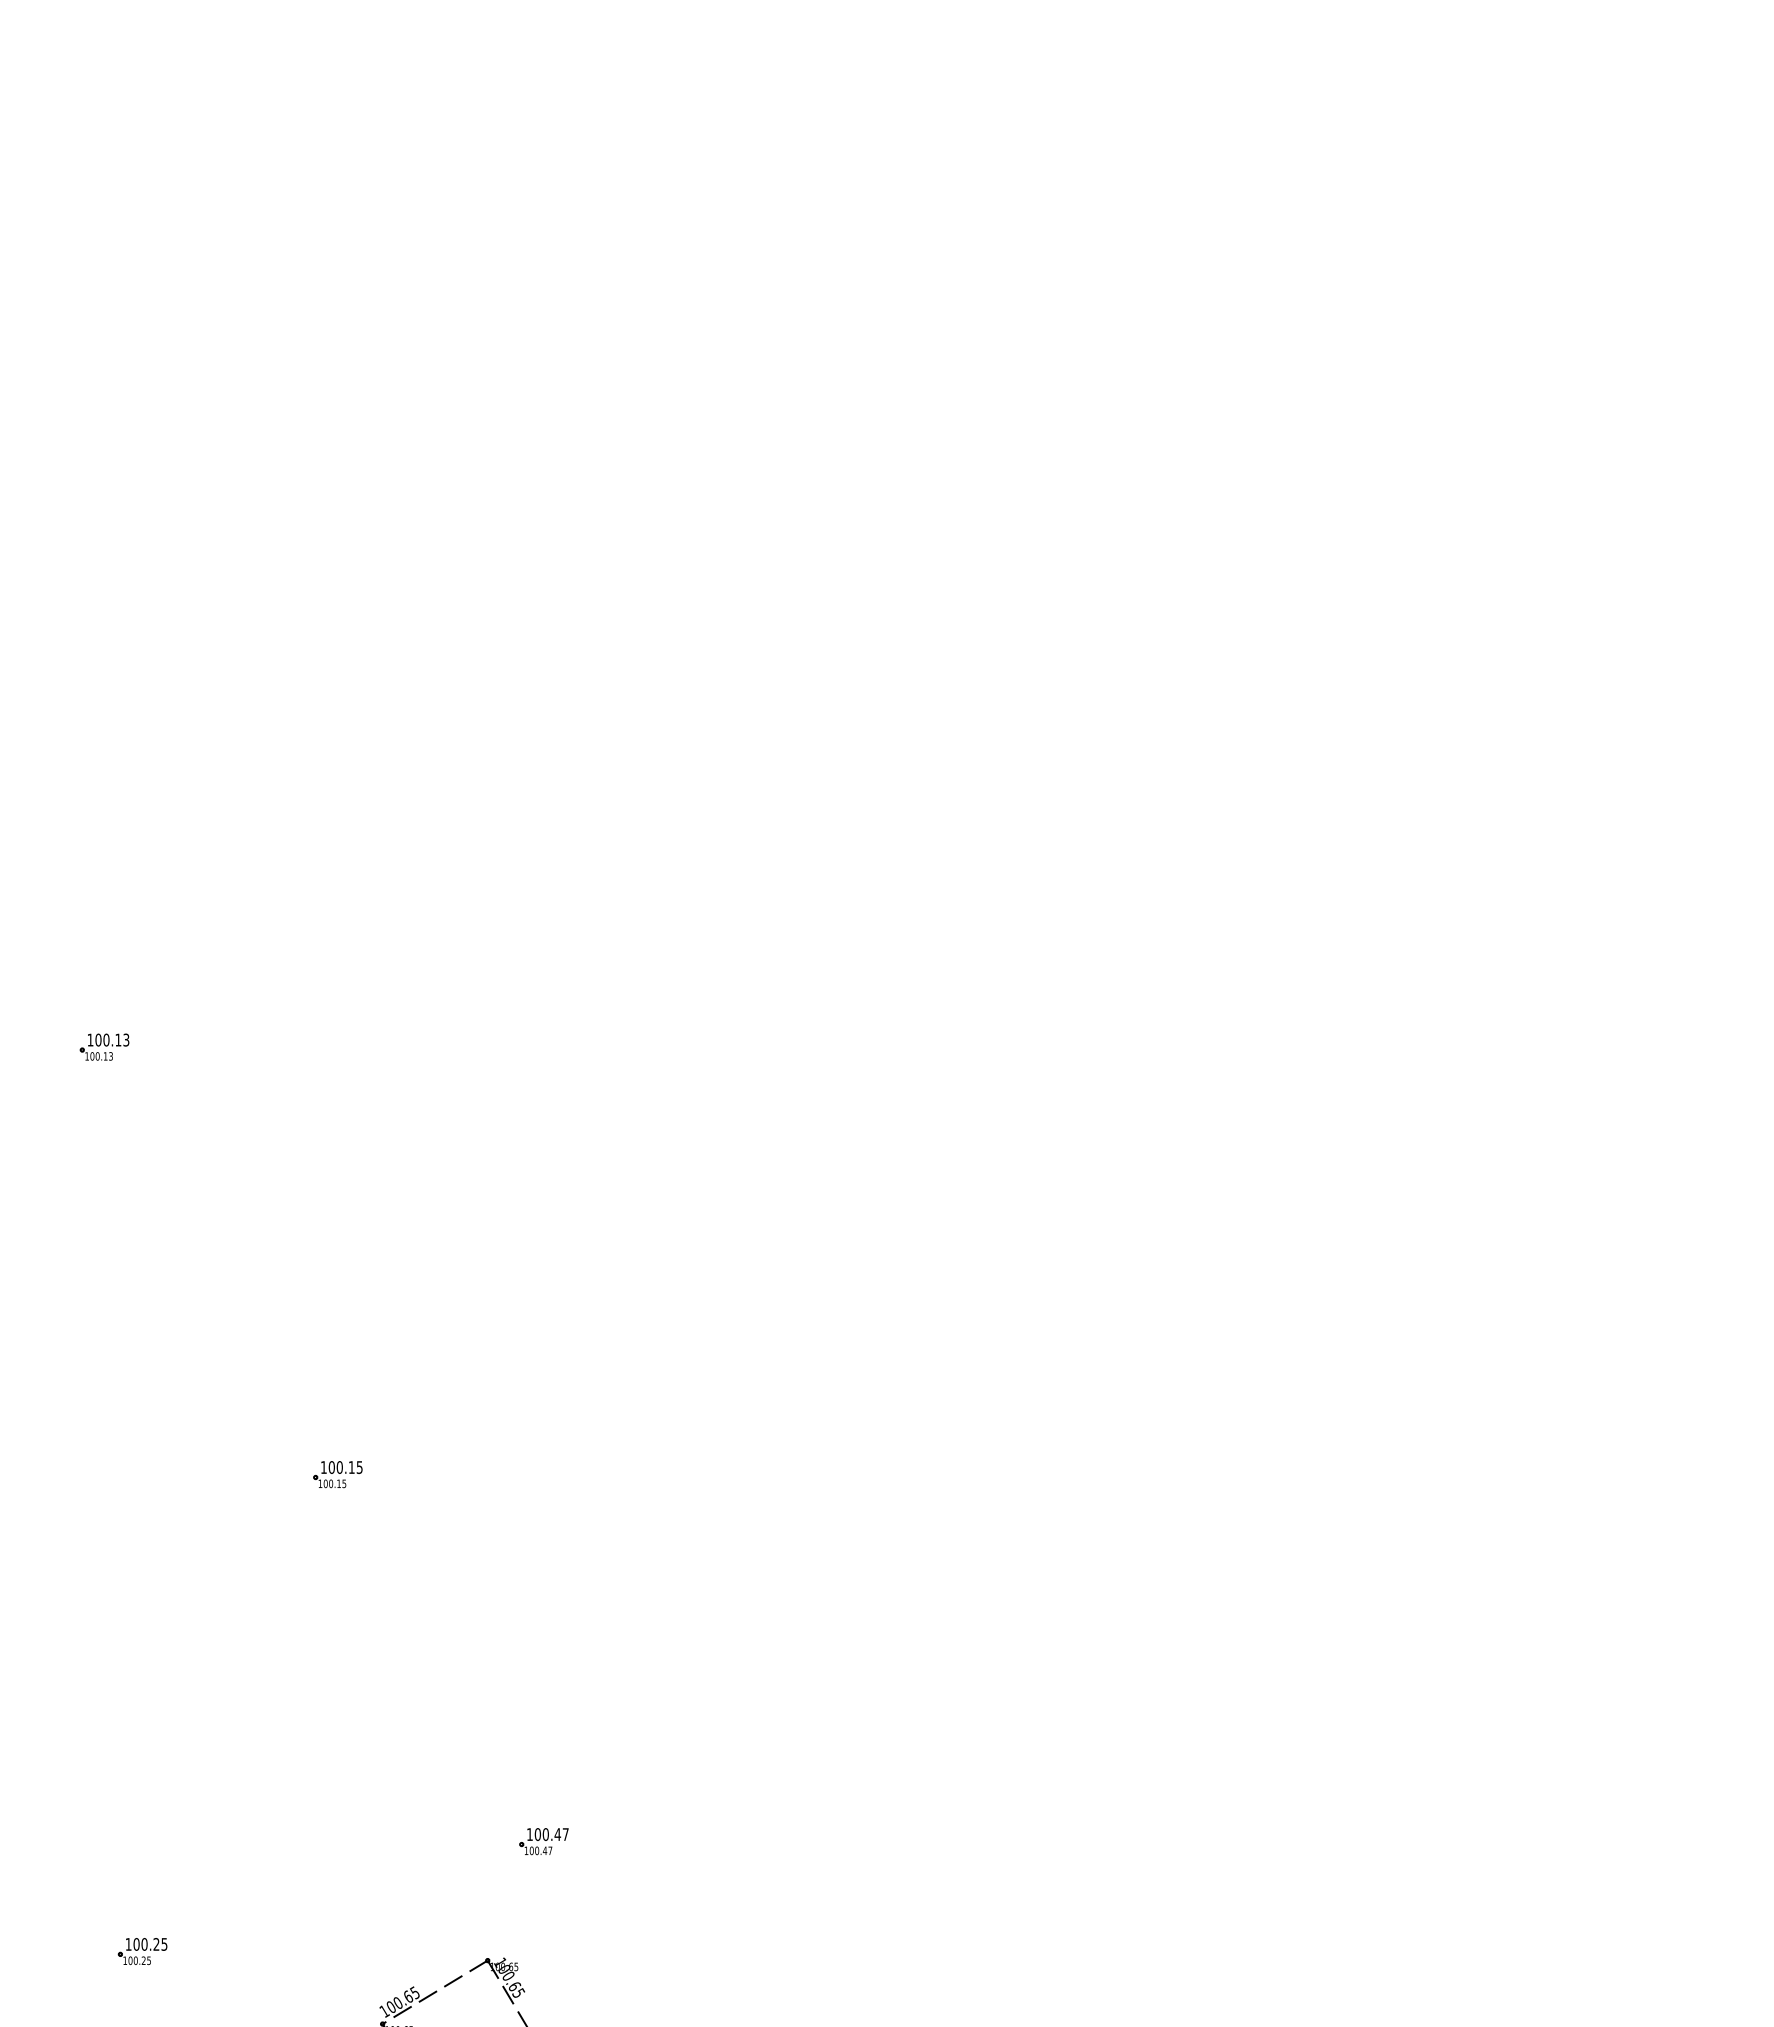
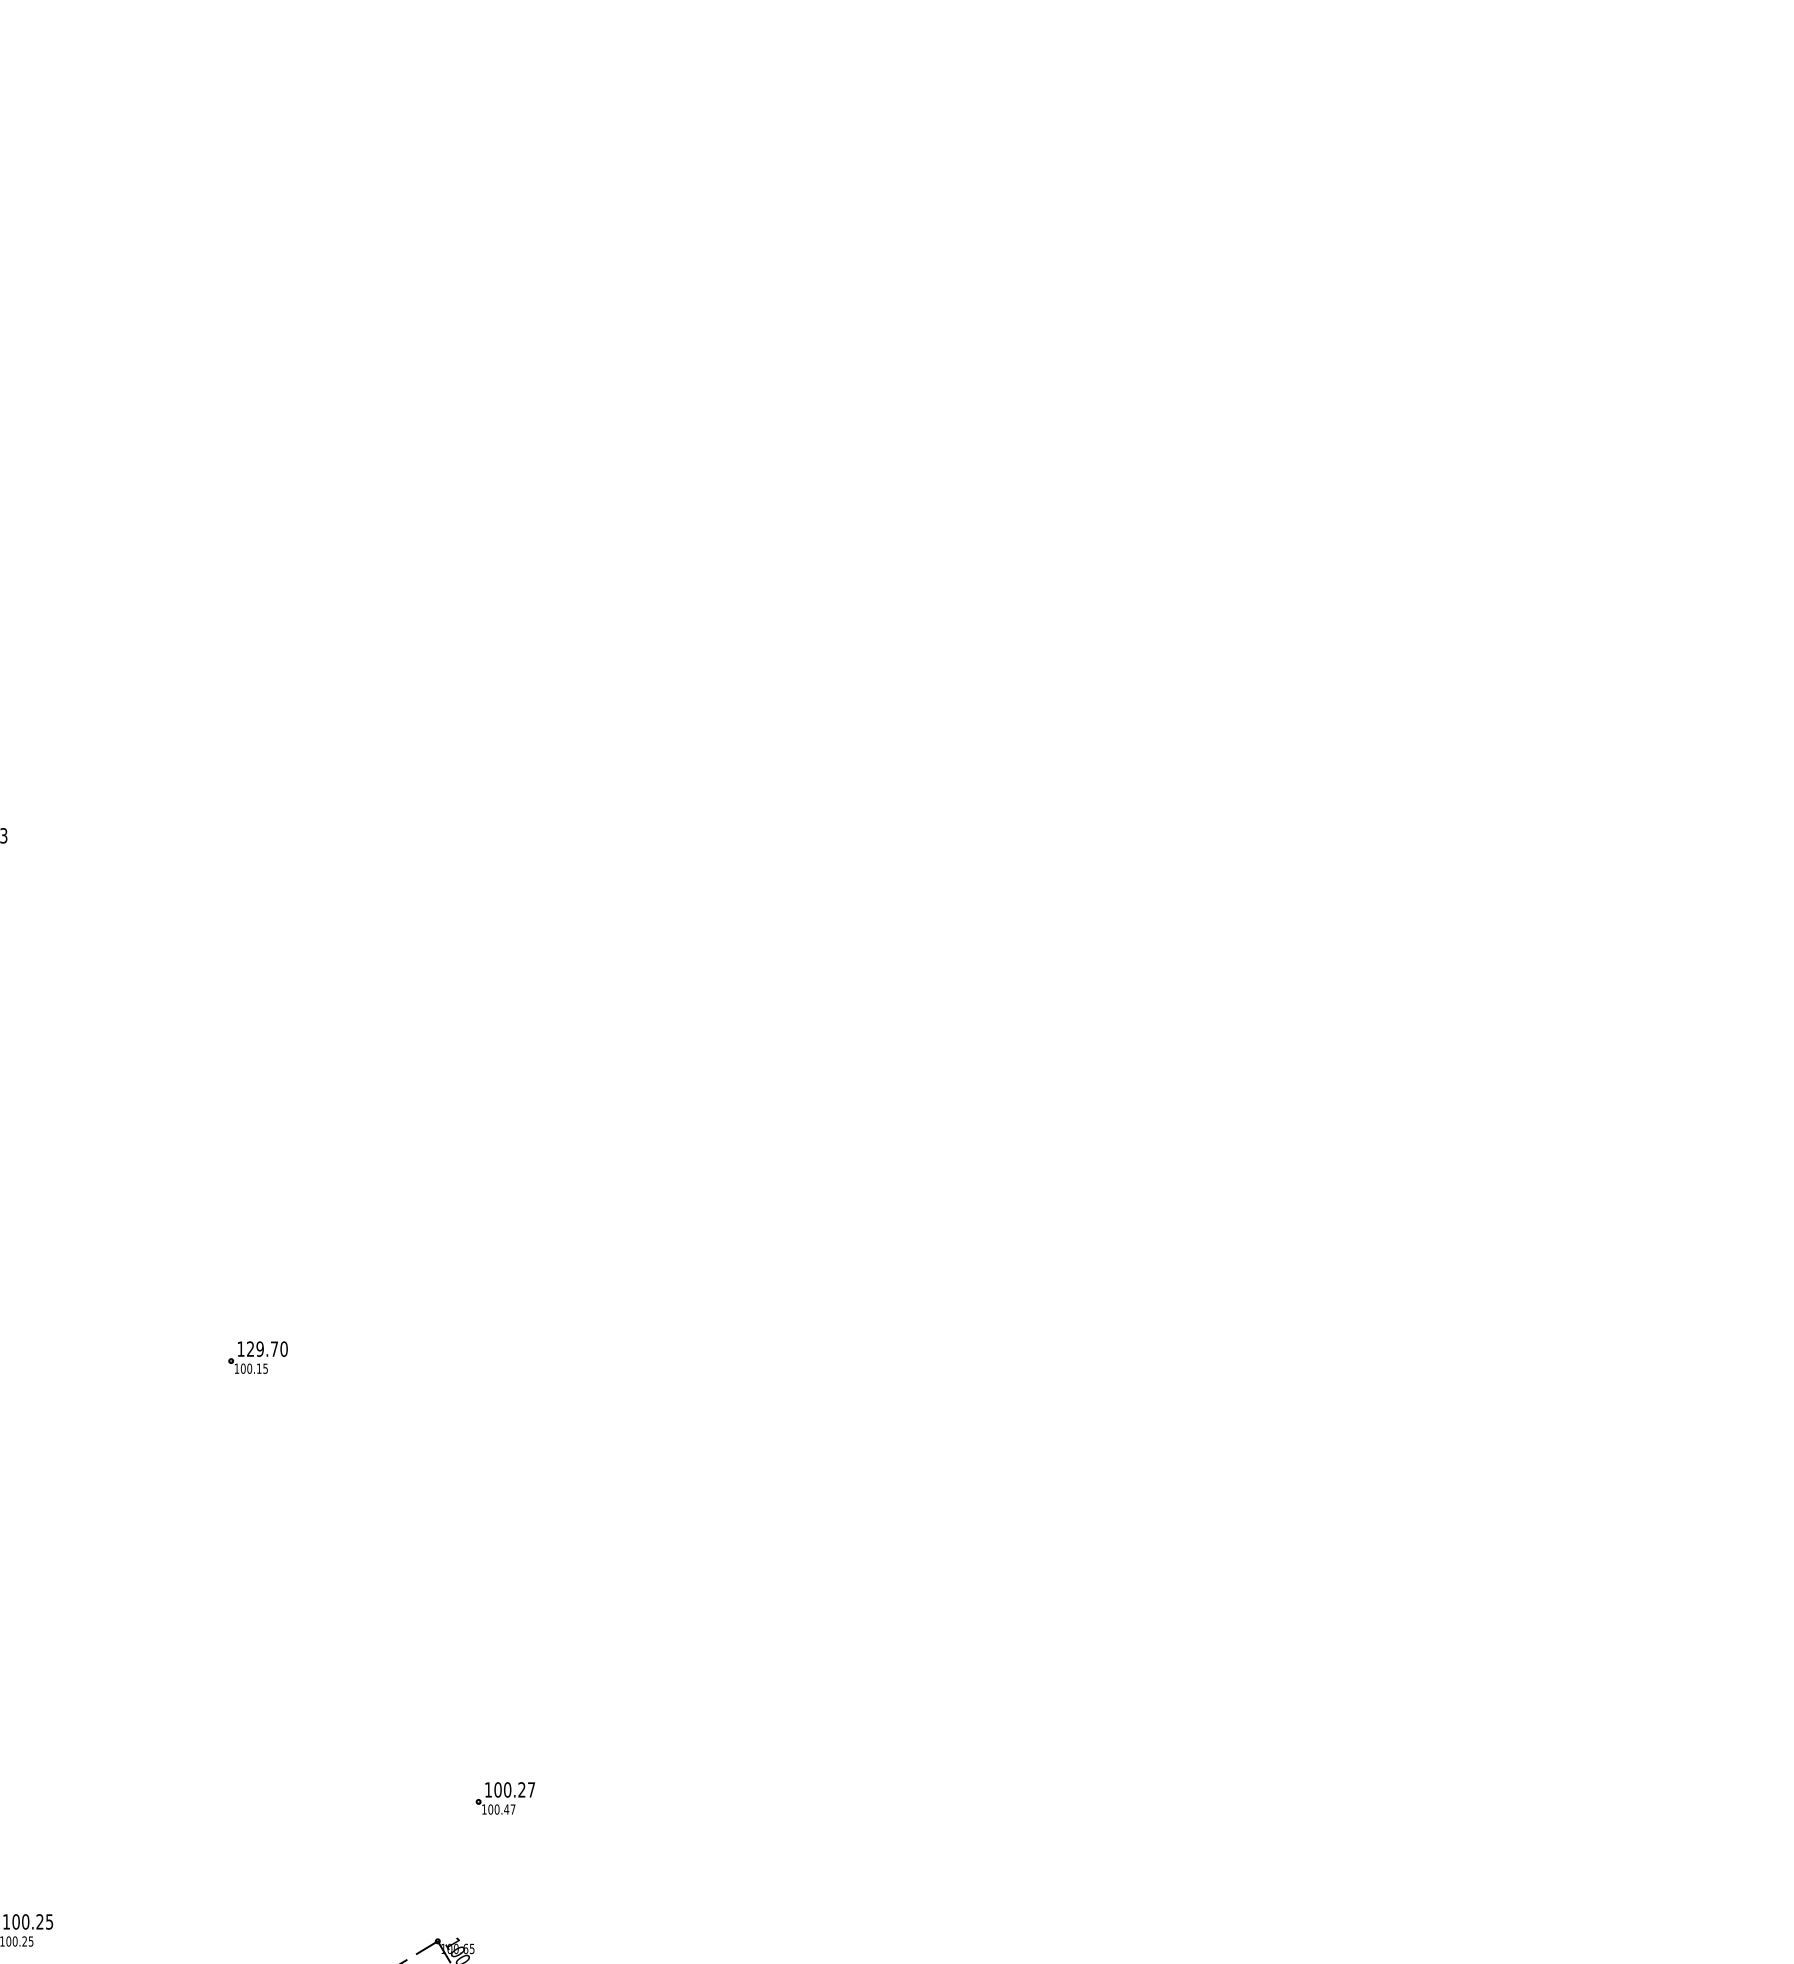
text: (345, 1467) -> (267, 1349), 100.15 -> 129.70
text: (557, 1834) -> (521, 1789), 100.47 -> 100.27

